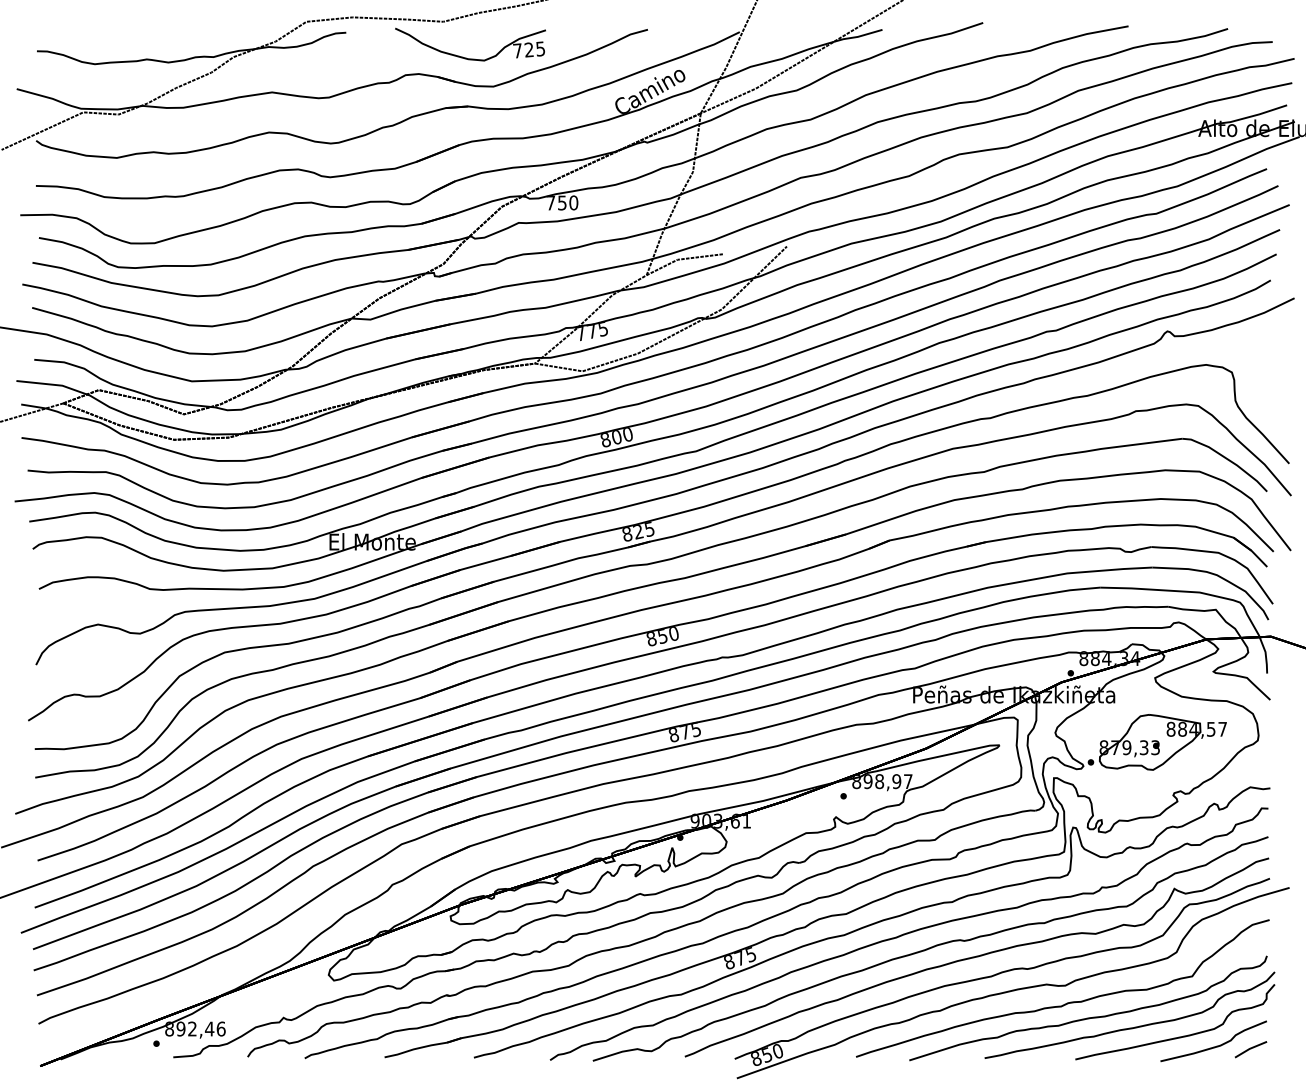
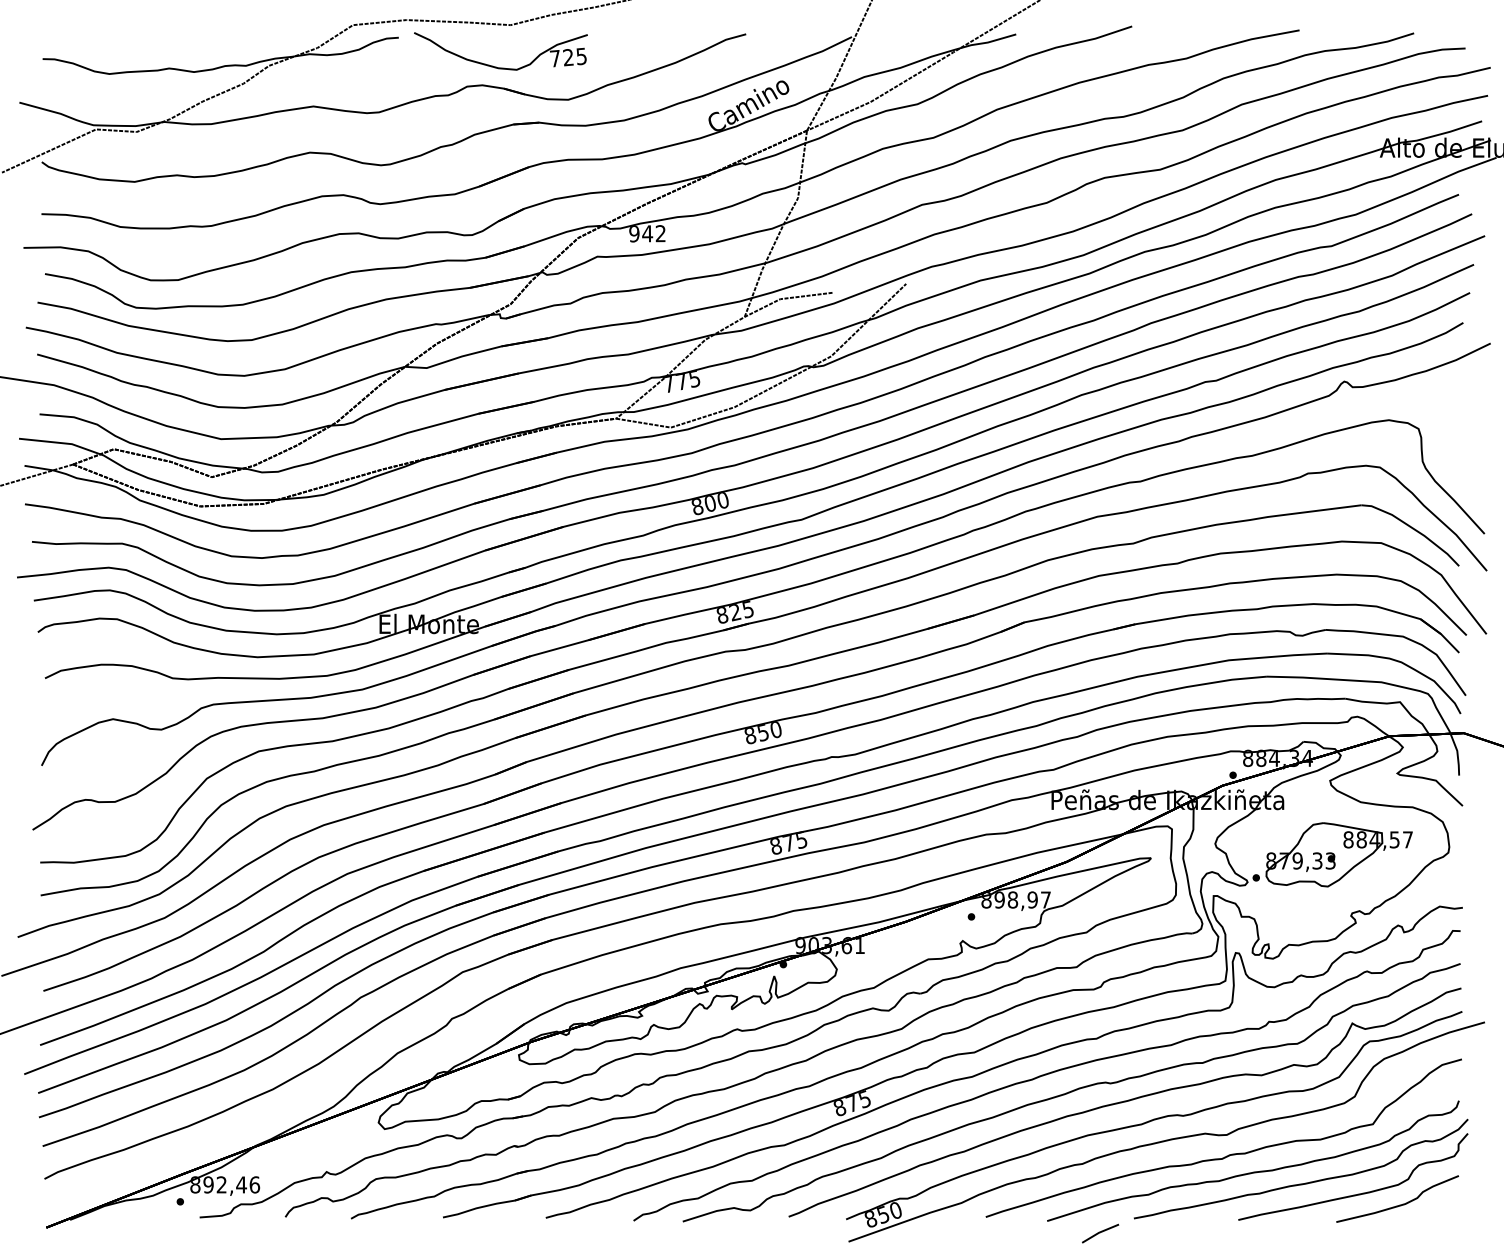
part: (466, 57) -> (496, 66), moved
text: (562, 202) -> (647, 233), 750 -> 942
line: (1250, 1049) -> (1100, 1233), moved

